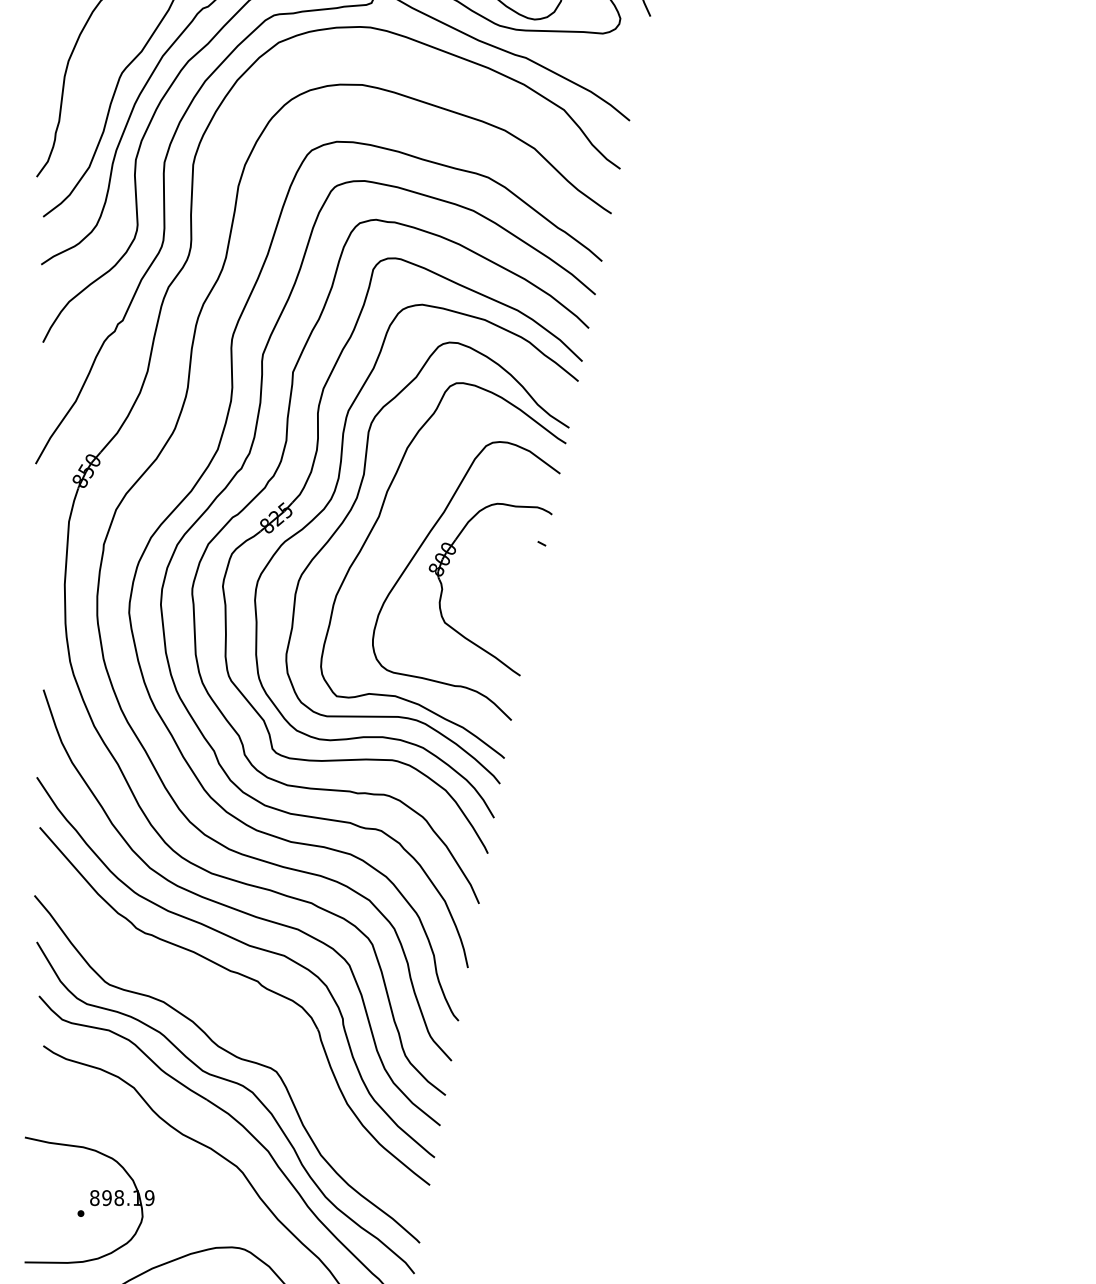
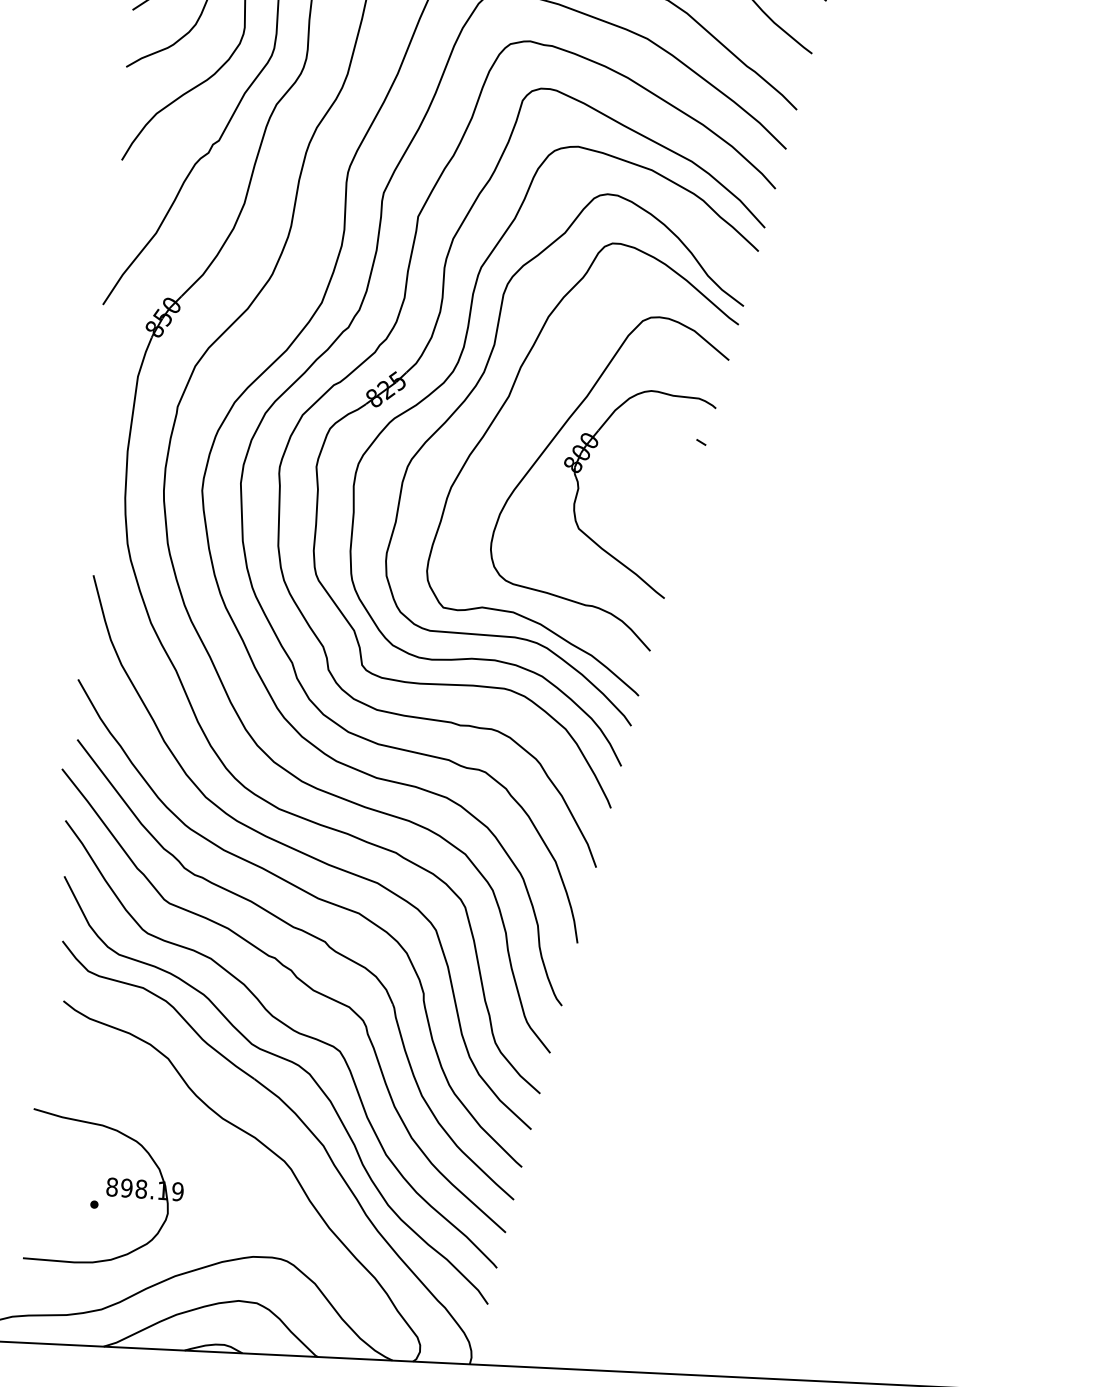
curve: (238, 1015) -> (299, 980), added

